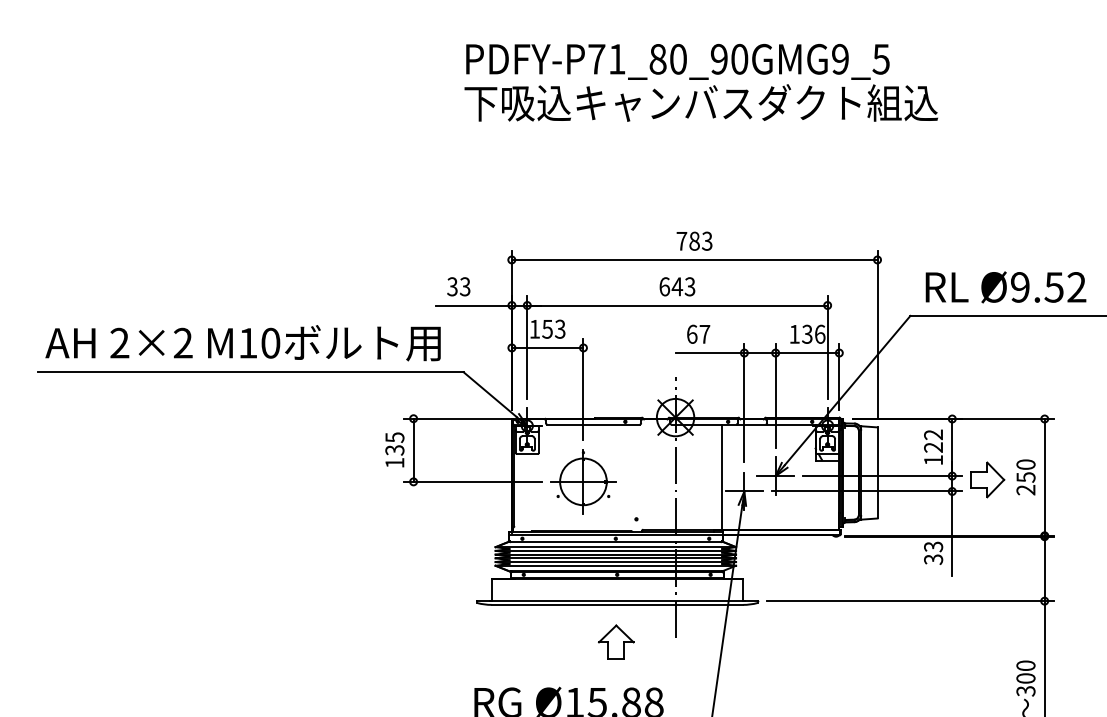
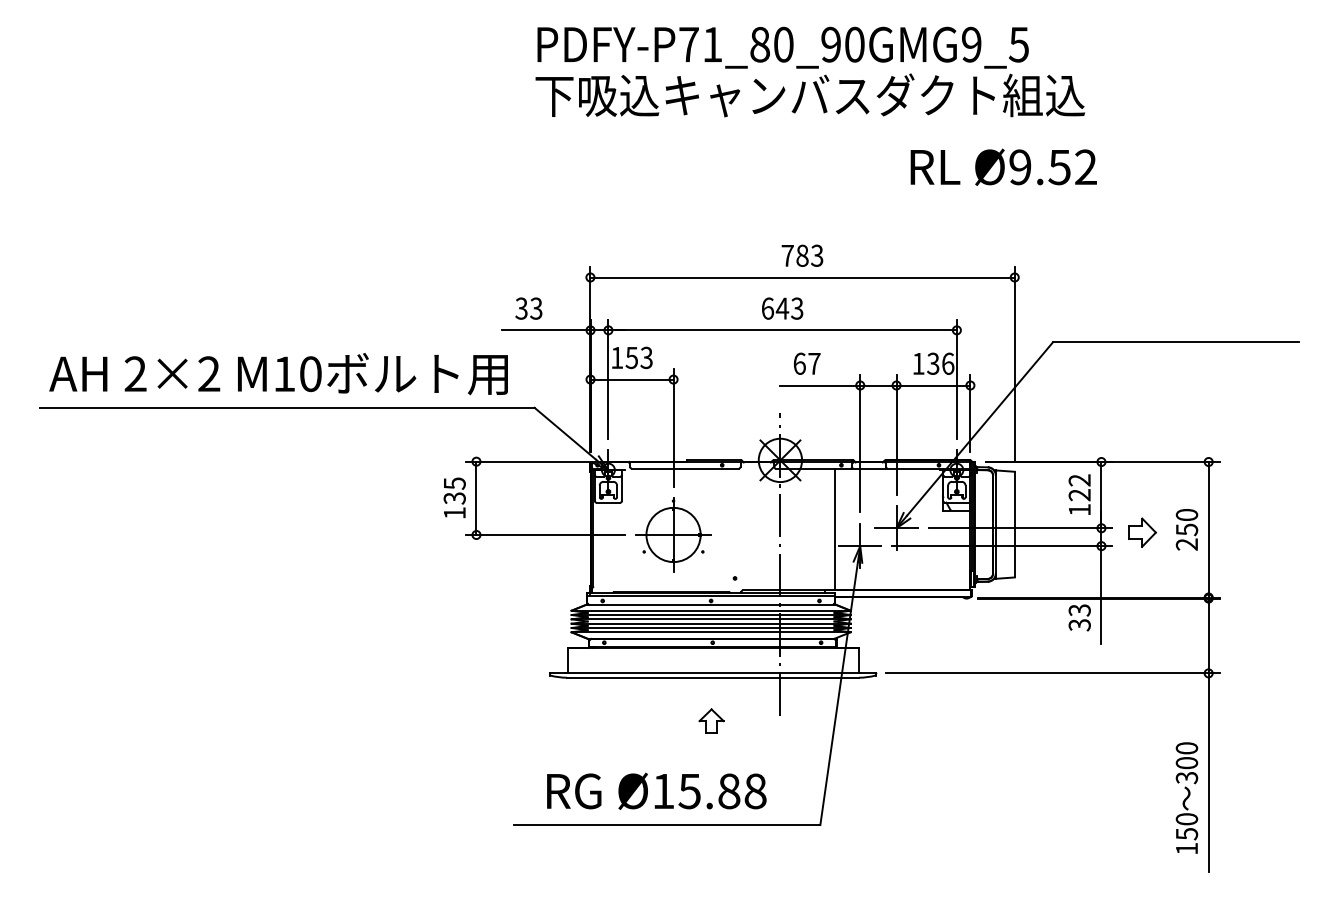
text: (1005, 286) -> (1003, 166), moved
part: (987, 479) -> (1142, 532), size x0.7
part: (616, 641) -> (711, 720), size x0.6

